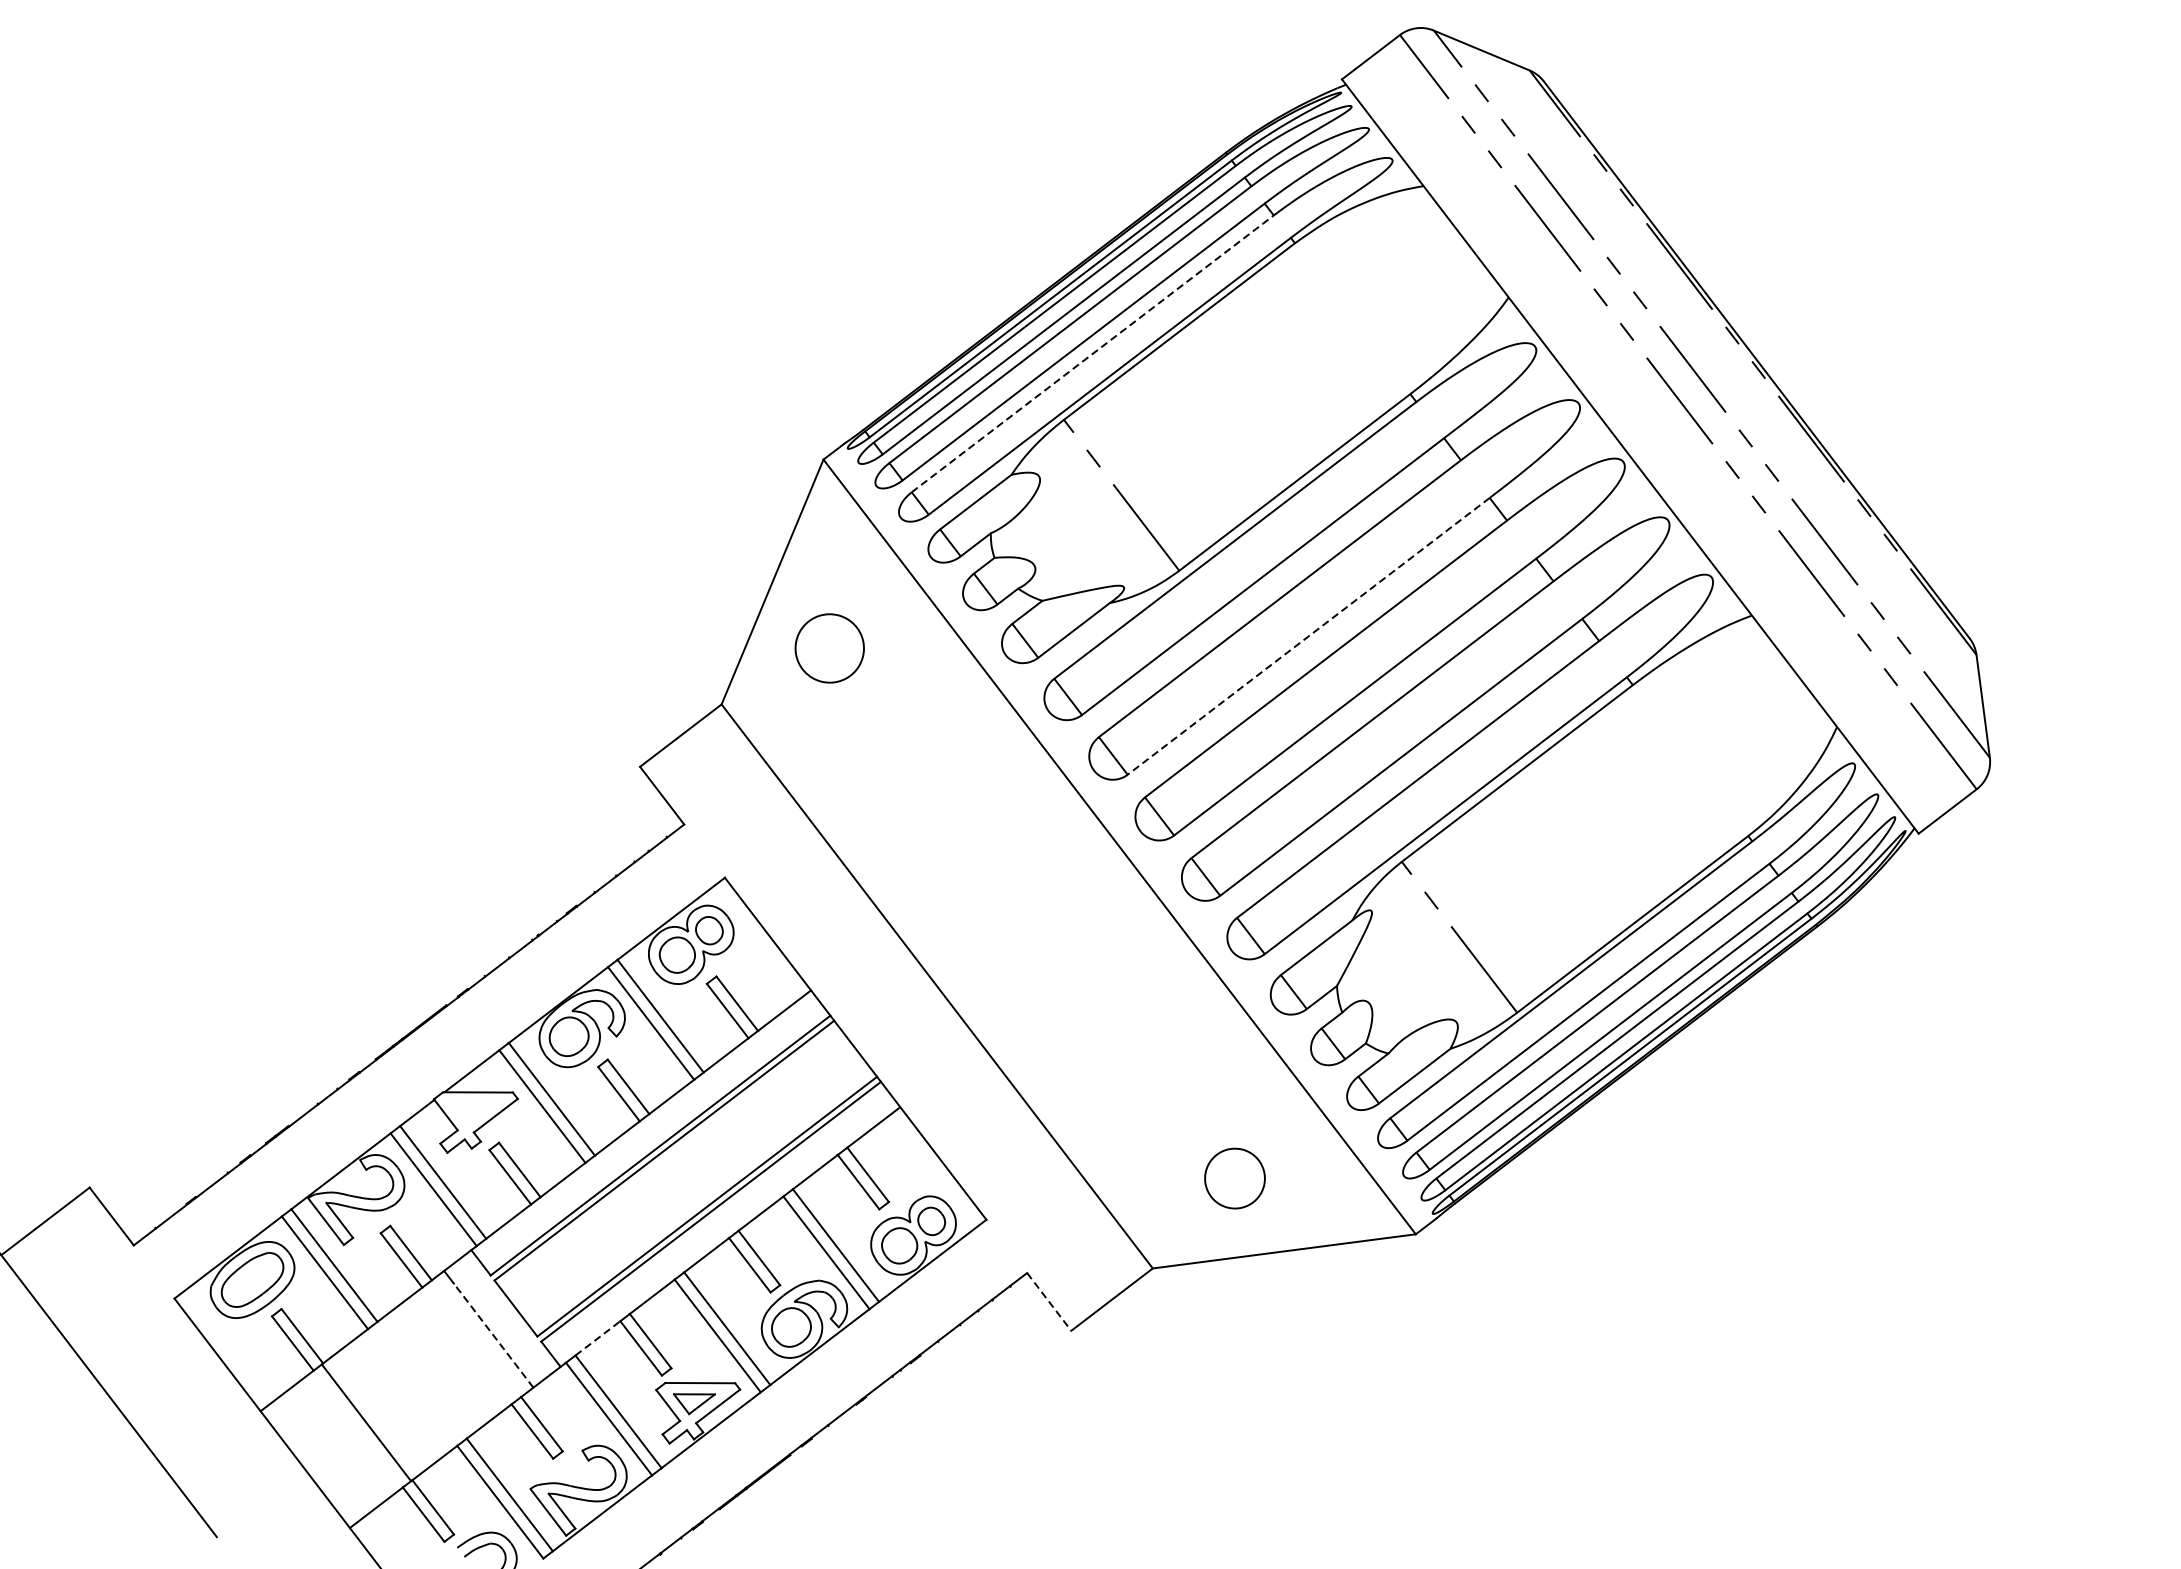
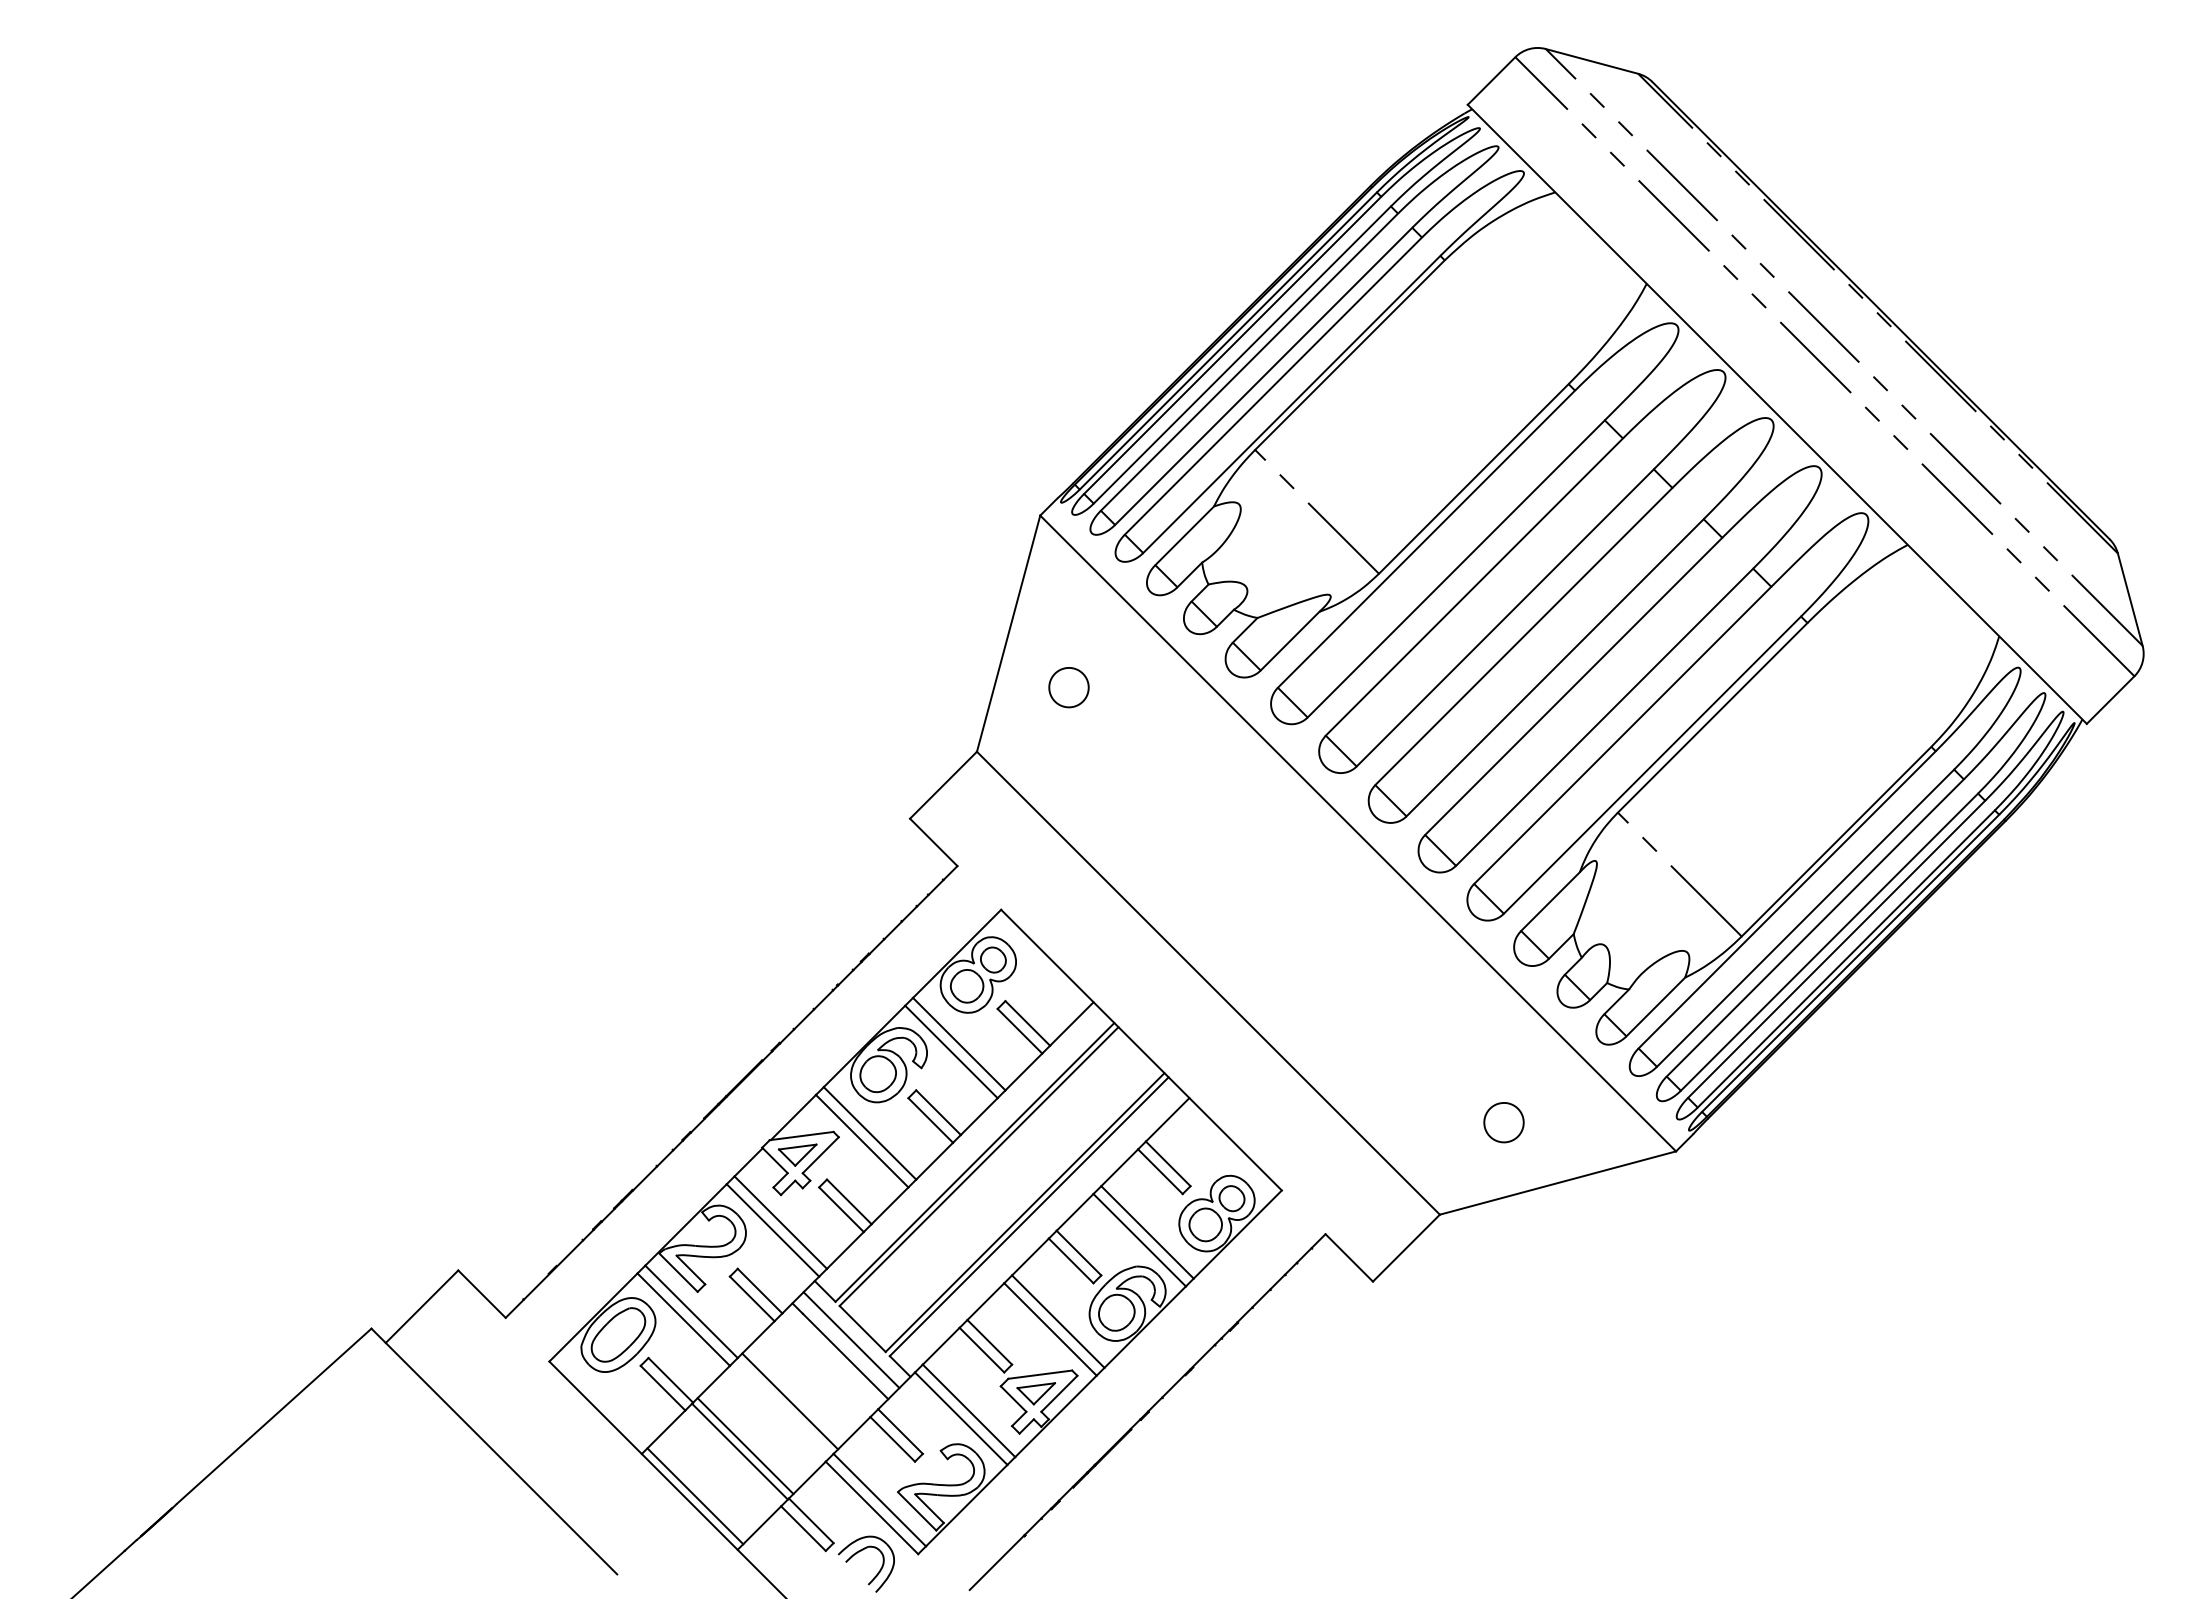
line: (1092, 353) -> (1273, 385), dashed -> solid
line: (1307, 636) -> (1504, 618), dashed -> solid
part: (829, 648) -> (1068, 687), size x0.62
part: (470, 1111) -> (797, 1154), added
part: (1234, 1178) -> (1503, 1122), size x0.71
line: (1049, 1301) -> (1349, 1257), dashed -> solid
line: (502, 1319) -> (851, 1340), added
line: (493, 1335) -> (845, 1356), dashed -> solid
line: (598, 1337) -> (941, 1345), dashed -> solid
line: (427, 1376) -> (790, 1401), added
line: (373, 1418) -> (745, 1446), added
line: (312, 1464) -> (695, 1496), added

